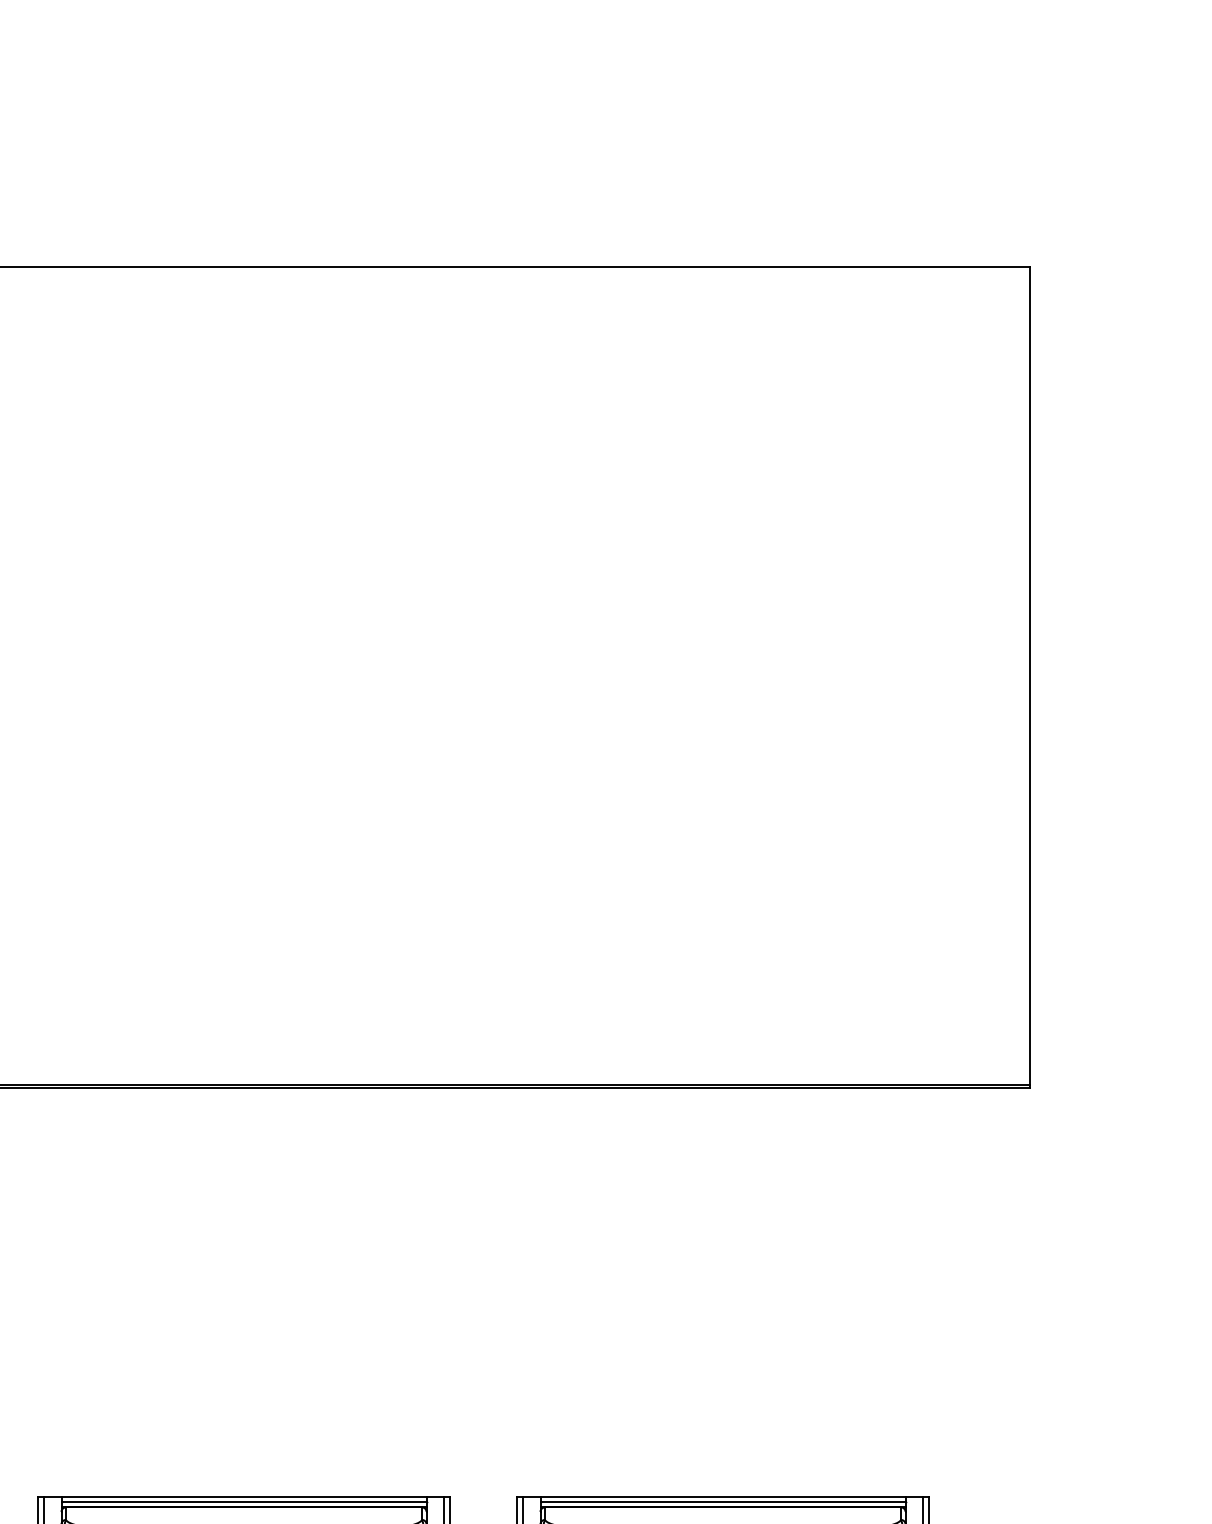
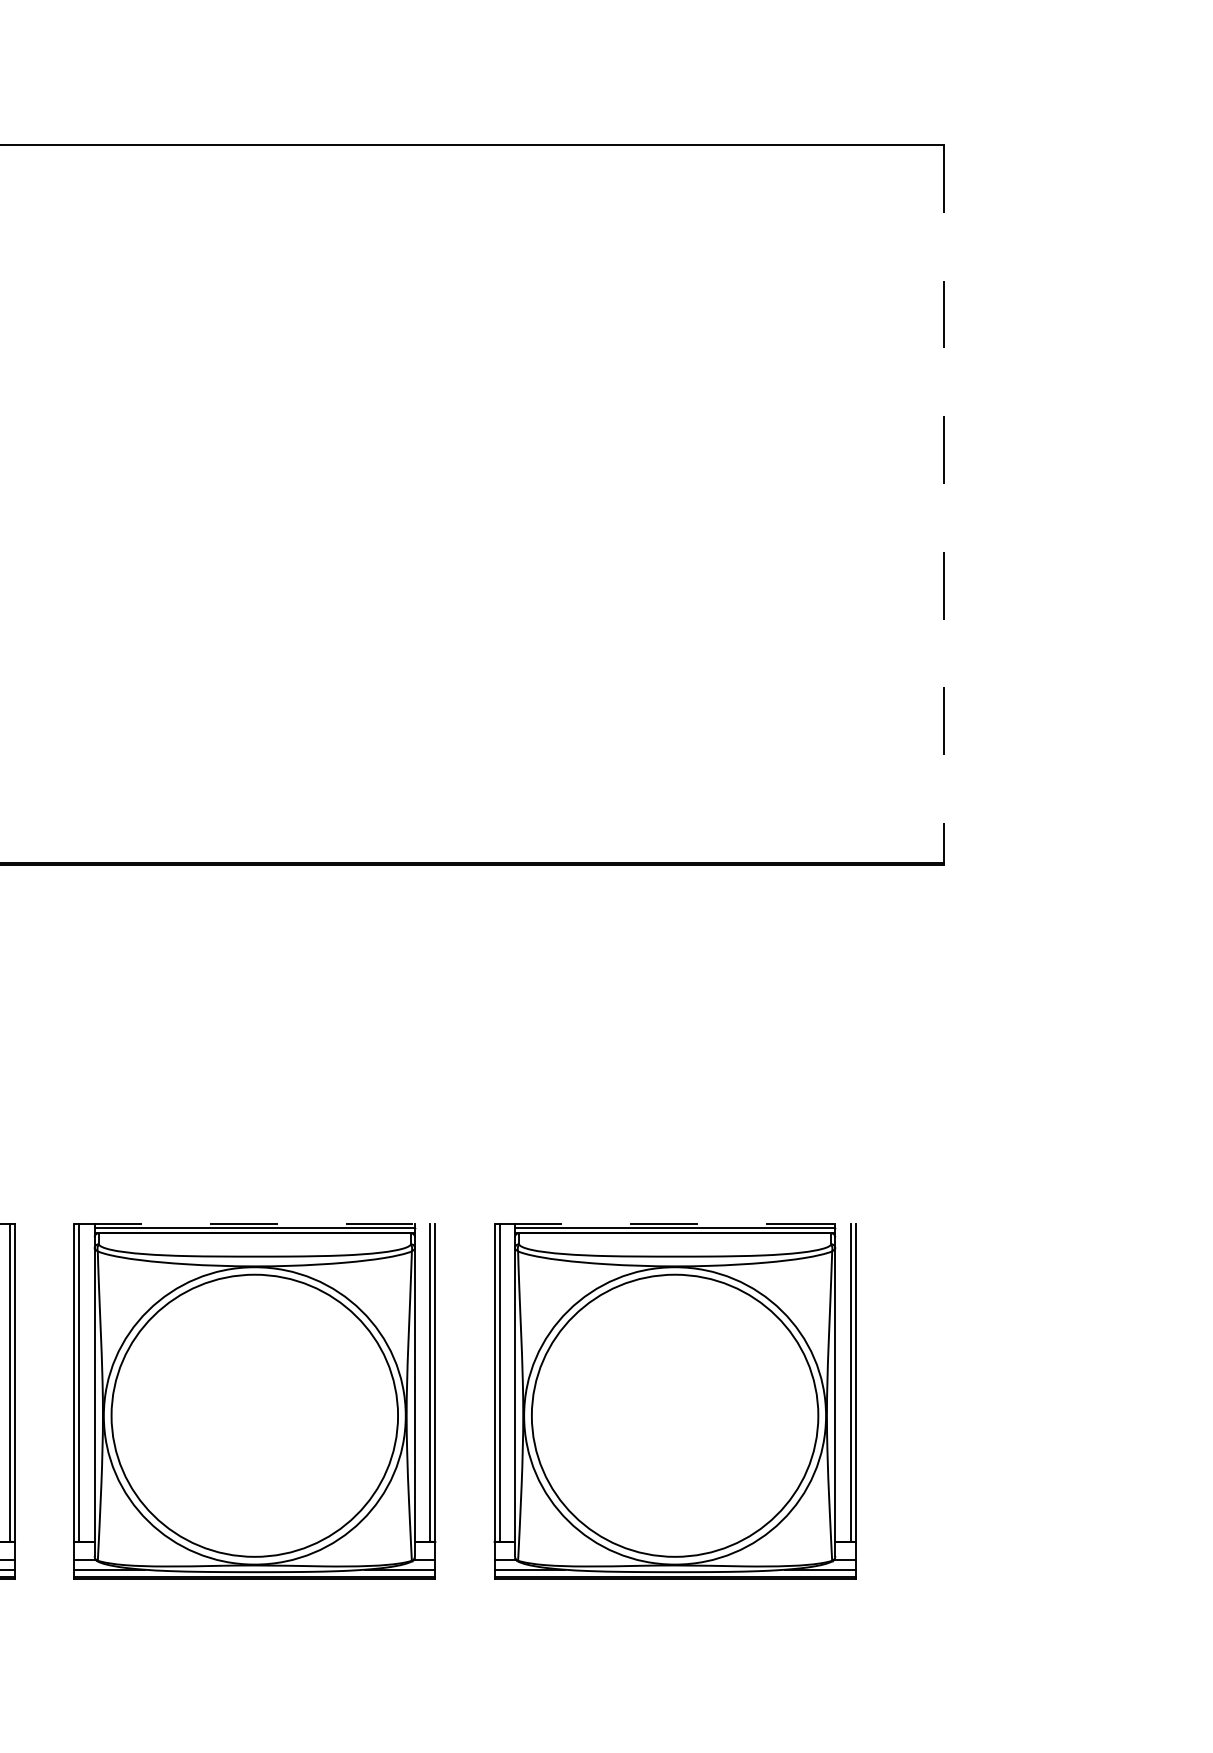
line: (1030, 677) -> (944, 505), solid -> dashed
line: (244, 1496) -> (255, 1223), solid -> dashed
line: (723, 1496) -> (675, 1223), solid -> dashed

